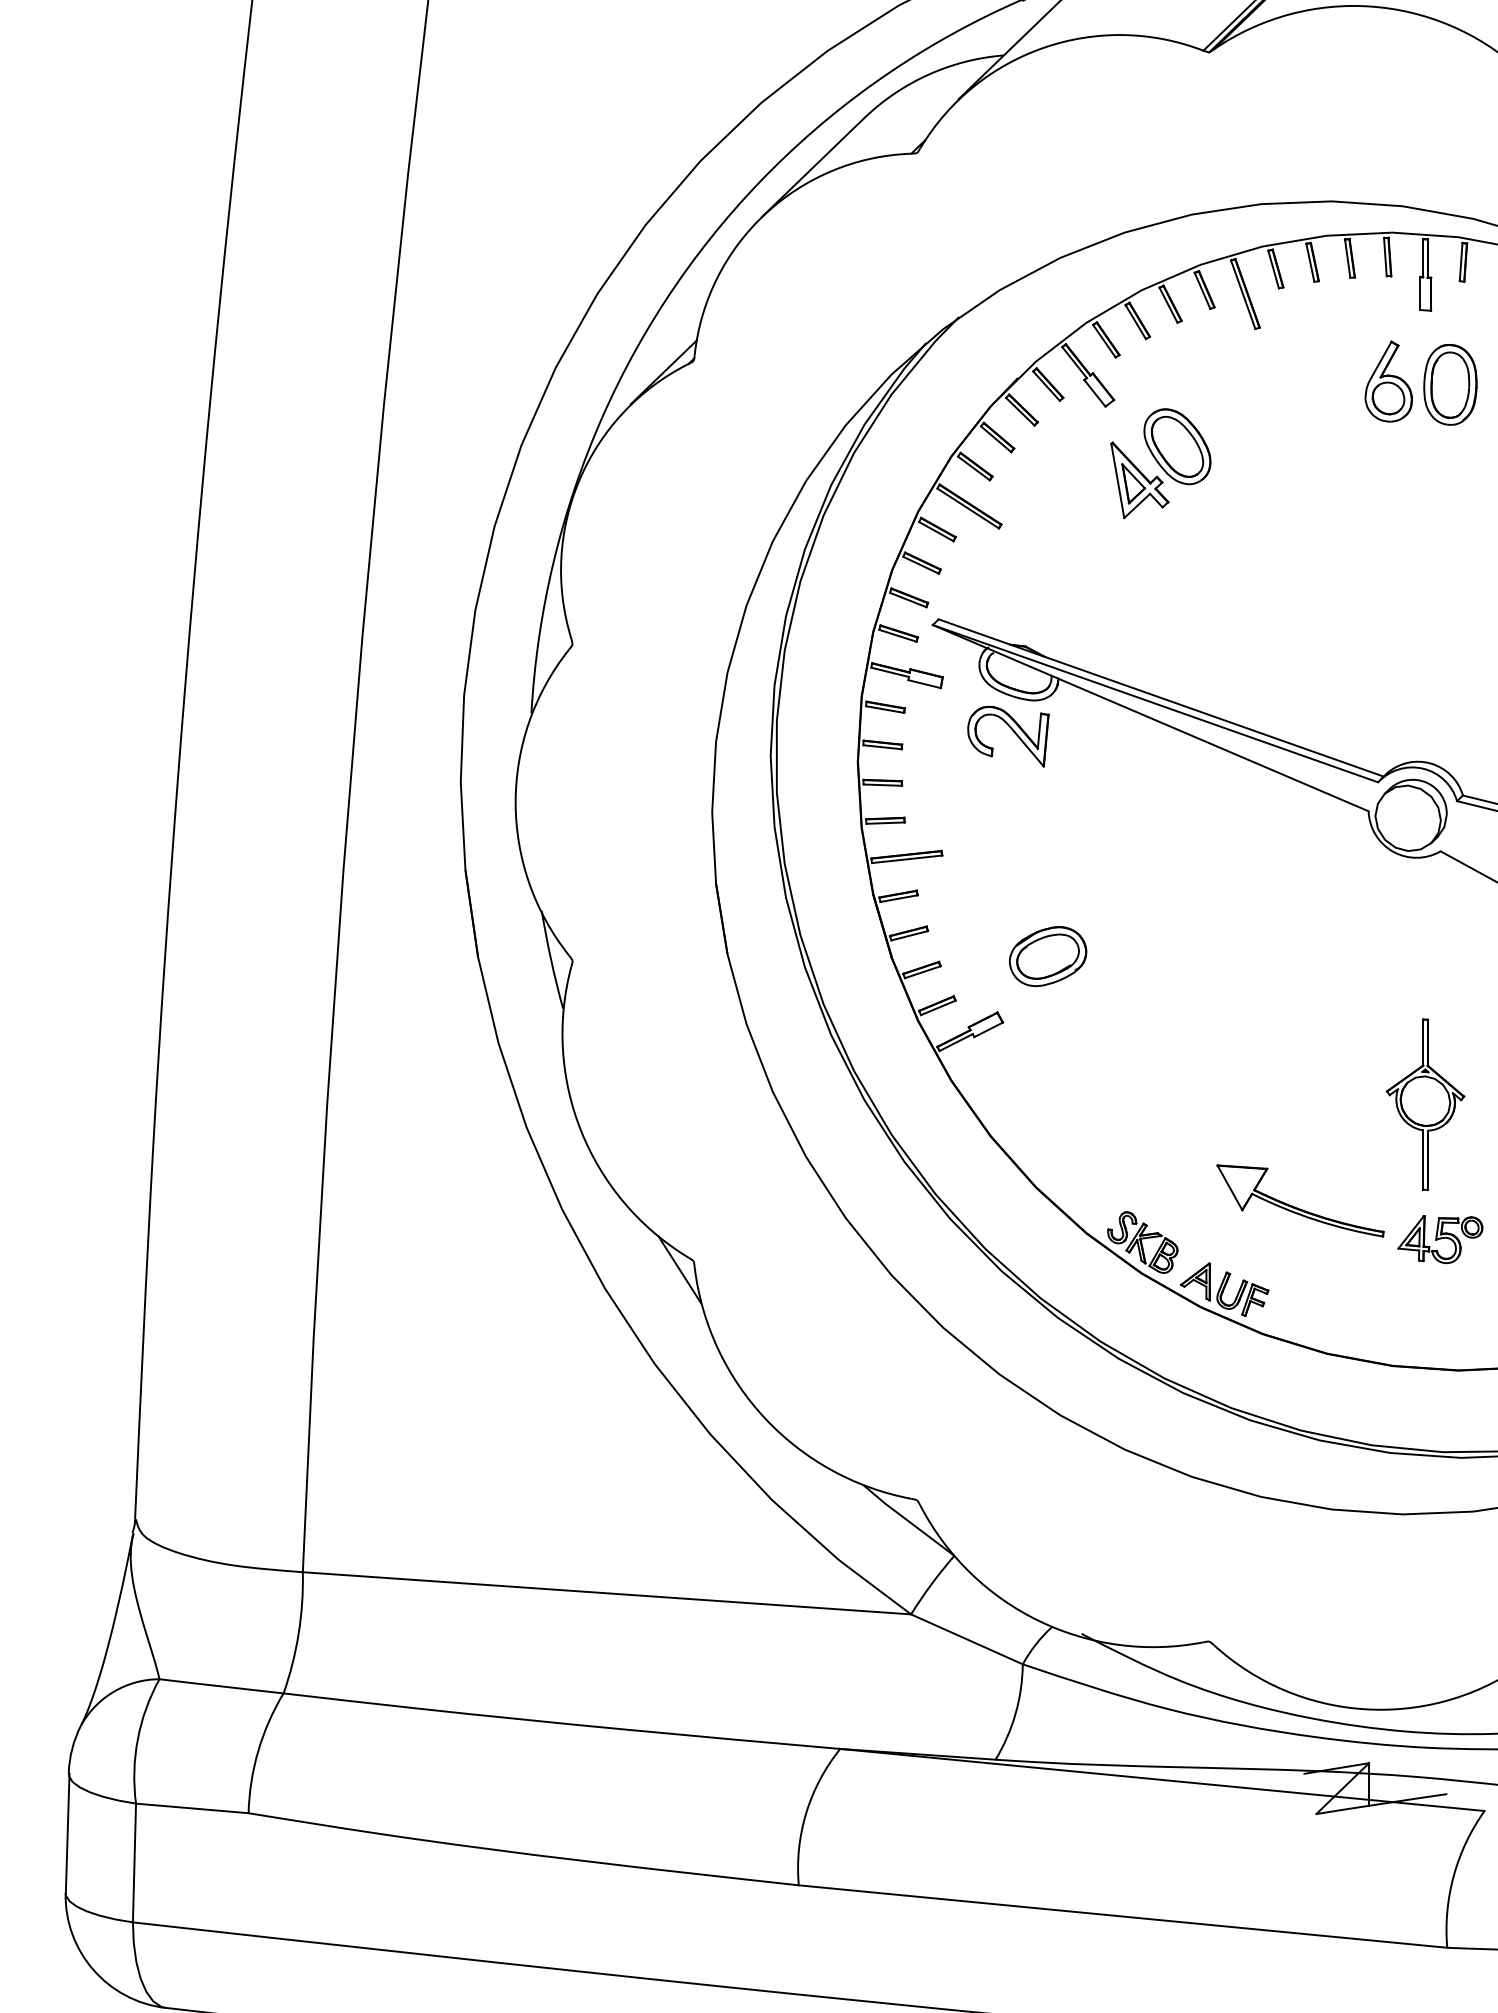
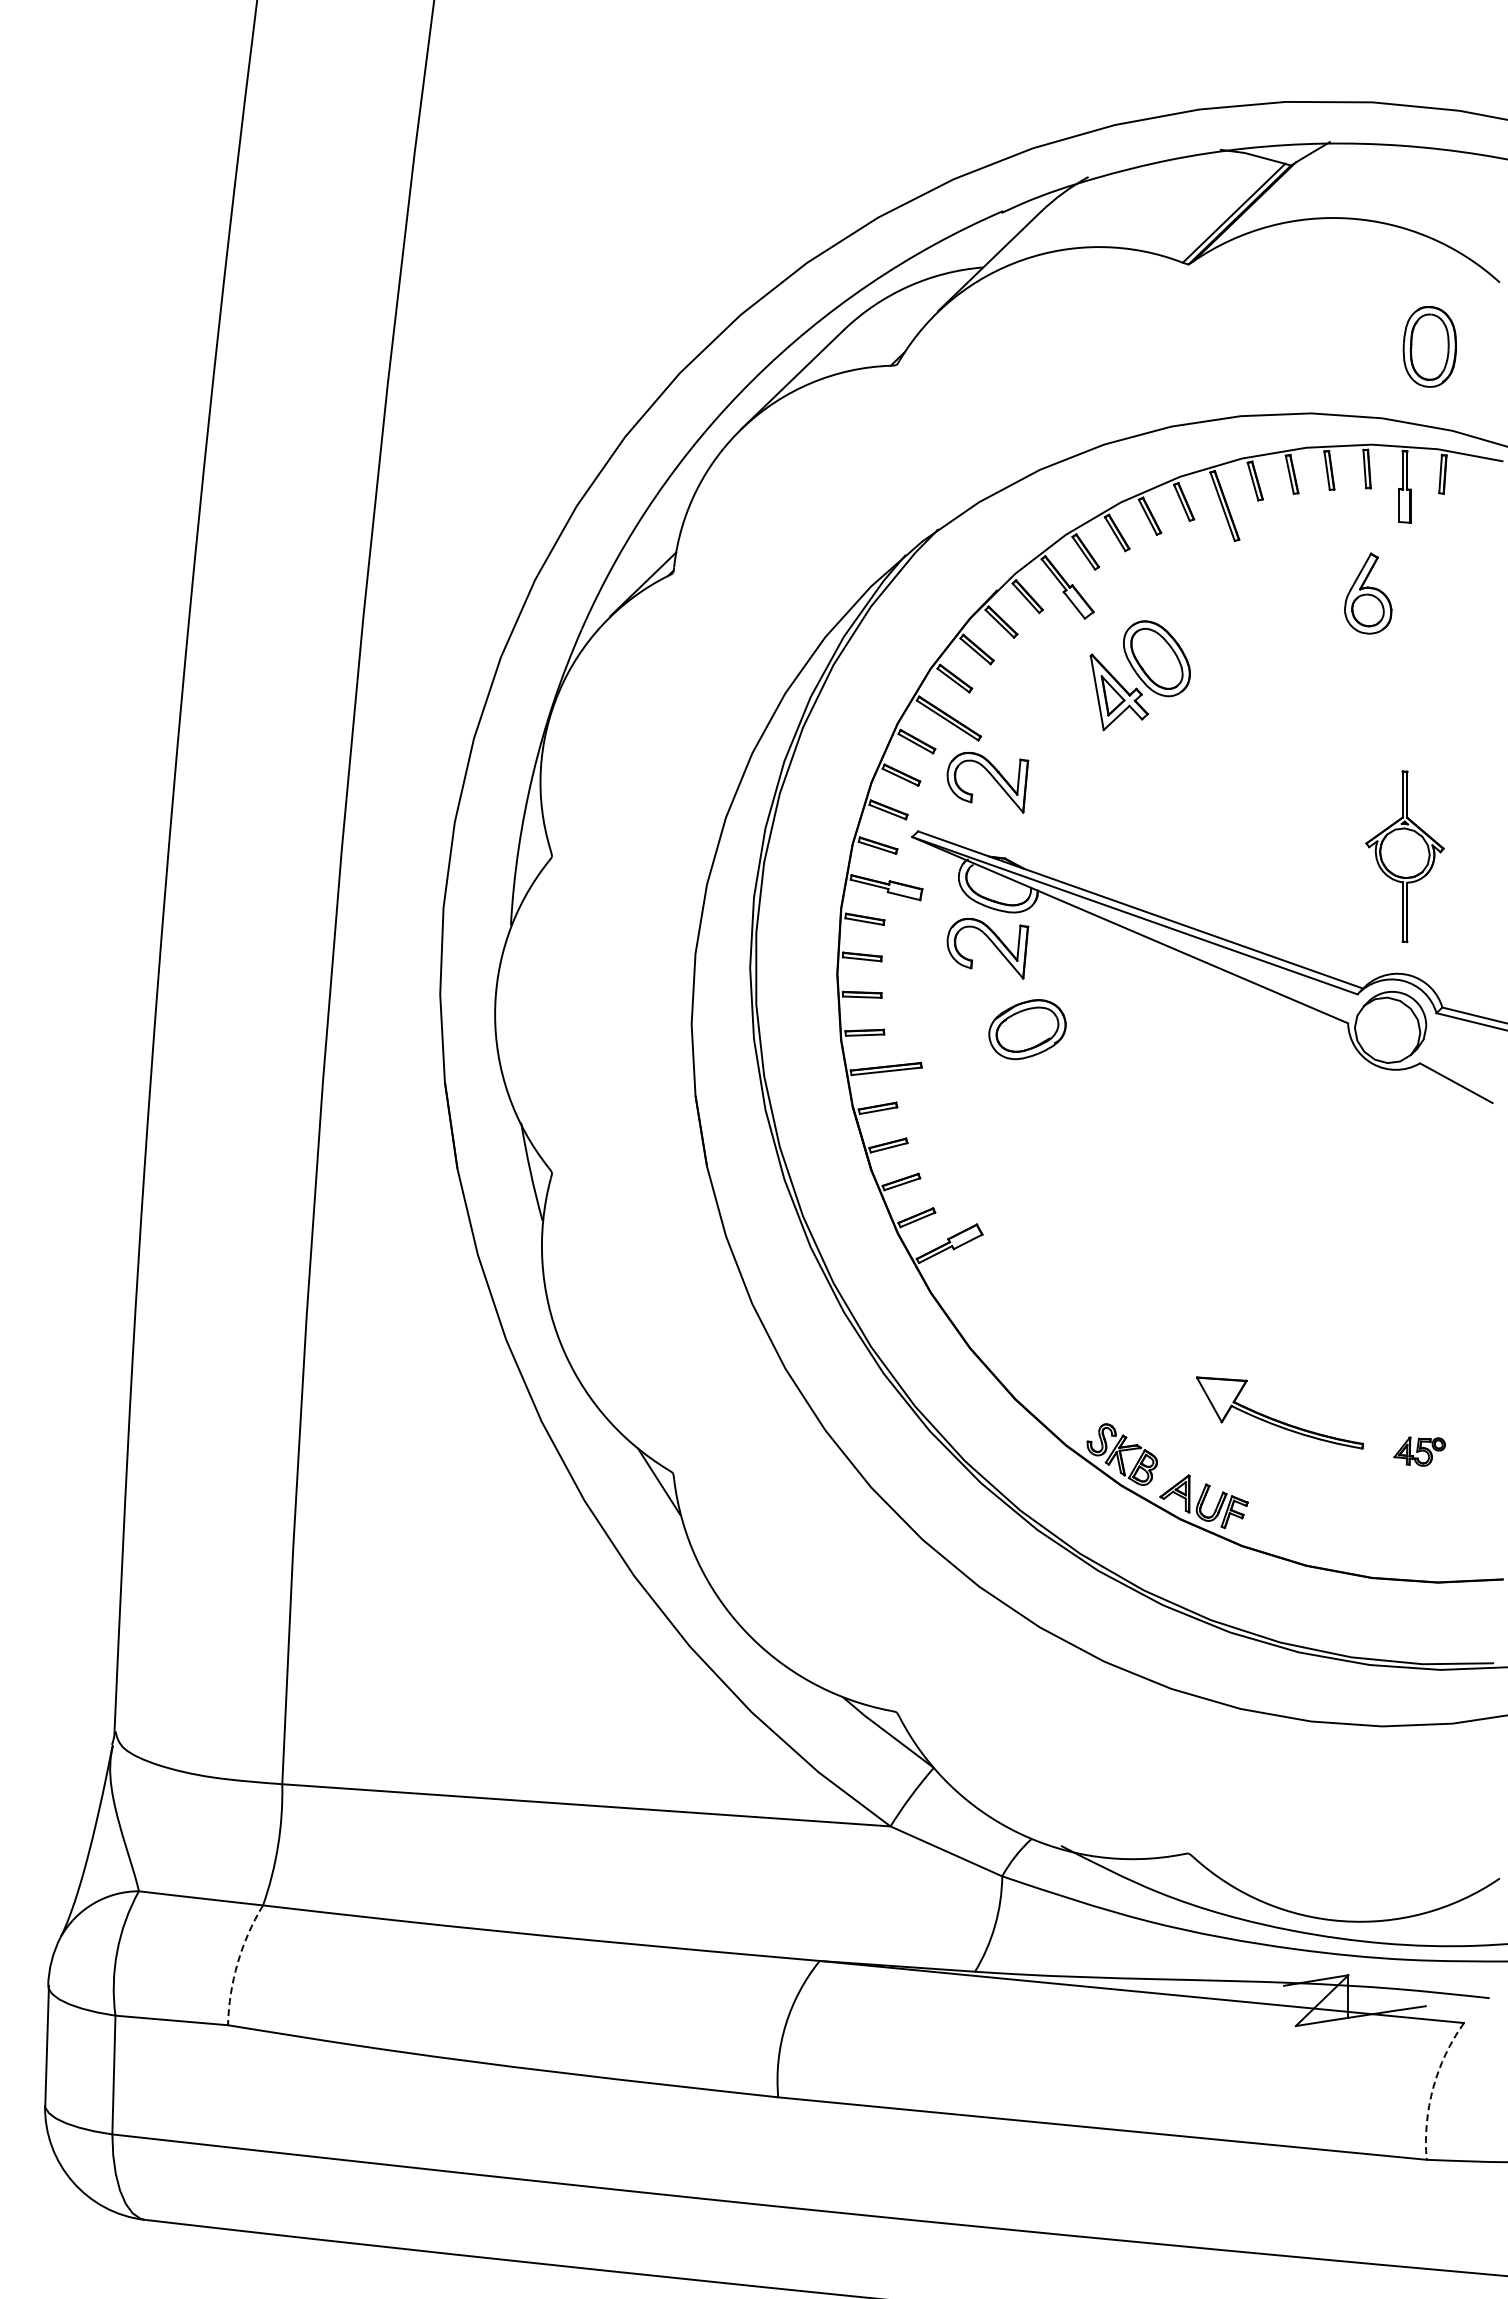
part: (1450, 384) -> (1429, 346), moved
part: (1014, 567) -> (993, 779), added
part: (1048, 956) -> (1027, 1029), moved
part: (1425, 1104) -> (1404, 856), moved
part: (1440, 1239) -> (1419, 1451), size x0.6
arc: (258, 1751) -> (237, 1963), solid -> dashed
arc: (1454, 1876) -> (1433, 2088), solid -> dashed

